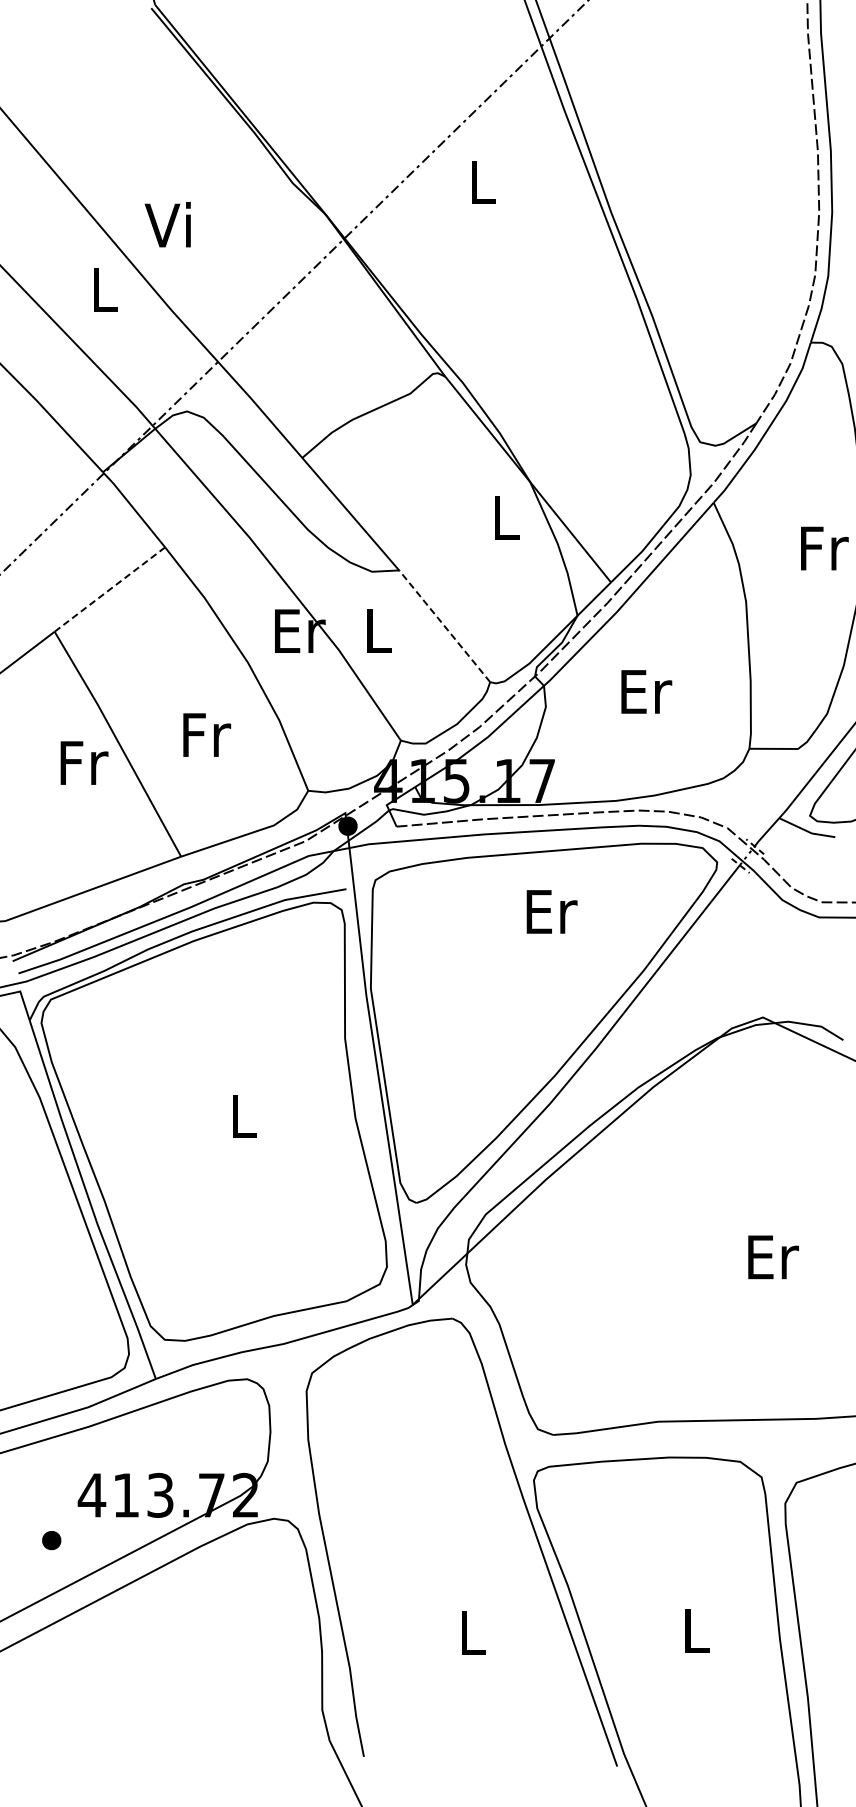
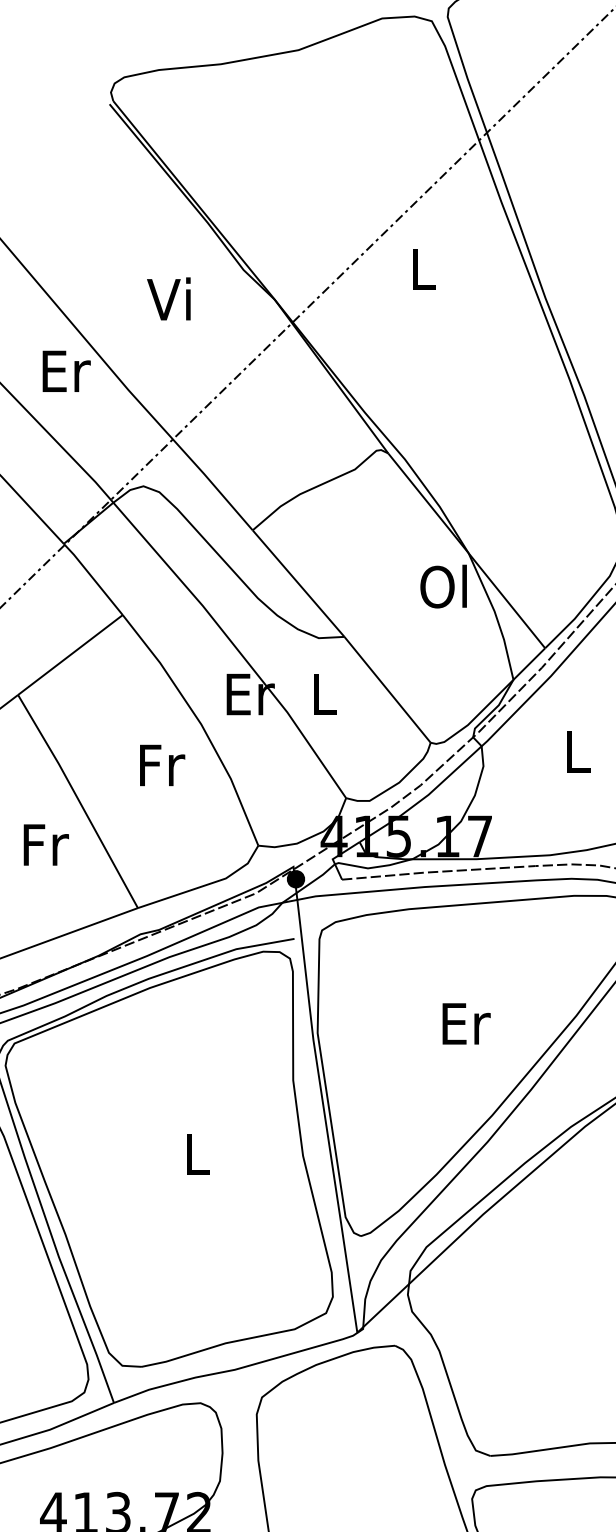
text: (167, 224) -> (168, 298), moved
text: (105, 289) -> (66, 370), L -> Er
text: (503, 517) -> (443, 586), L -> Ol
line: (109, 589) -> (70, 654), dashed -> solid
line: (444, 625) -> (387, 689), dashed -> solid
text: (646, 691) -> (578, 751), Er -> L
text: (207, 734) -> (162, 764), moved
text: (84, 762) -> (46, 844), moved
text: (551, 911) -> (466, 1023), moved

